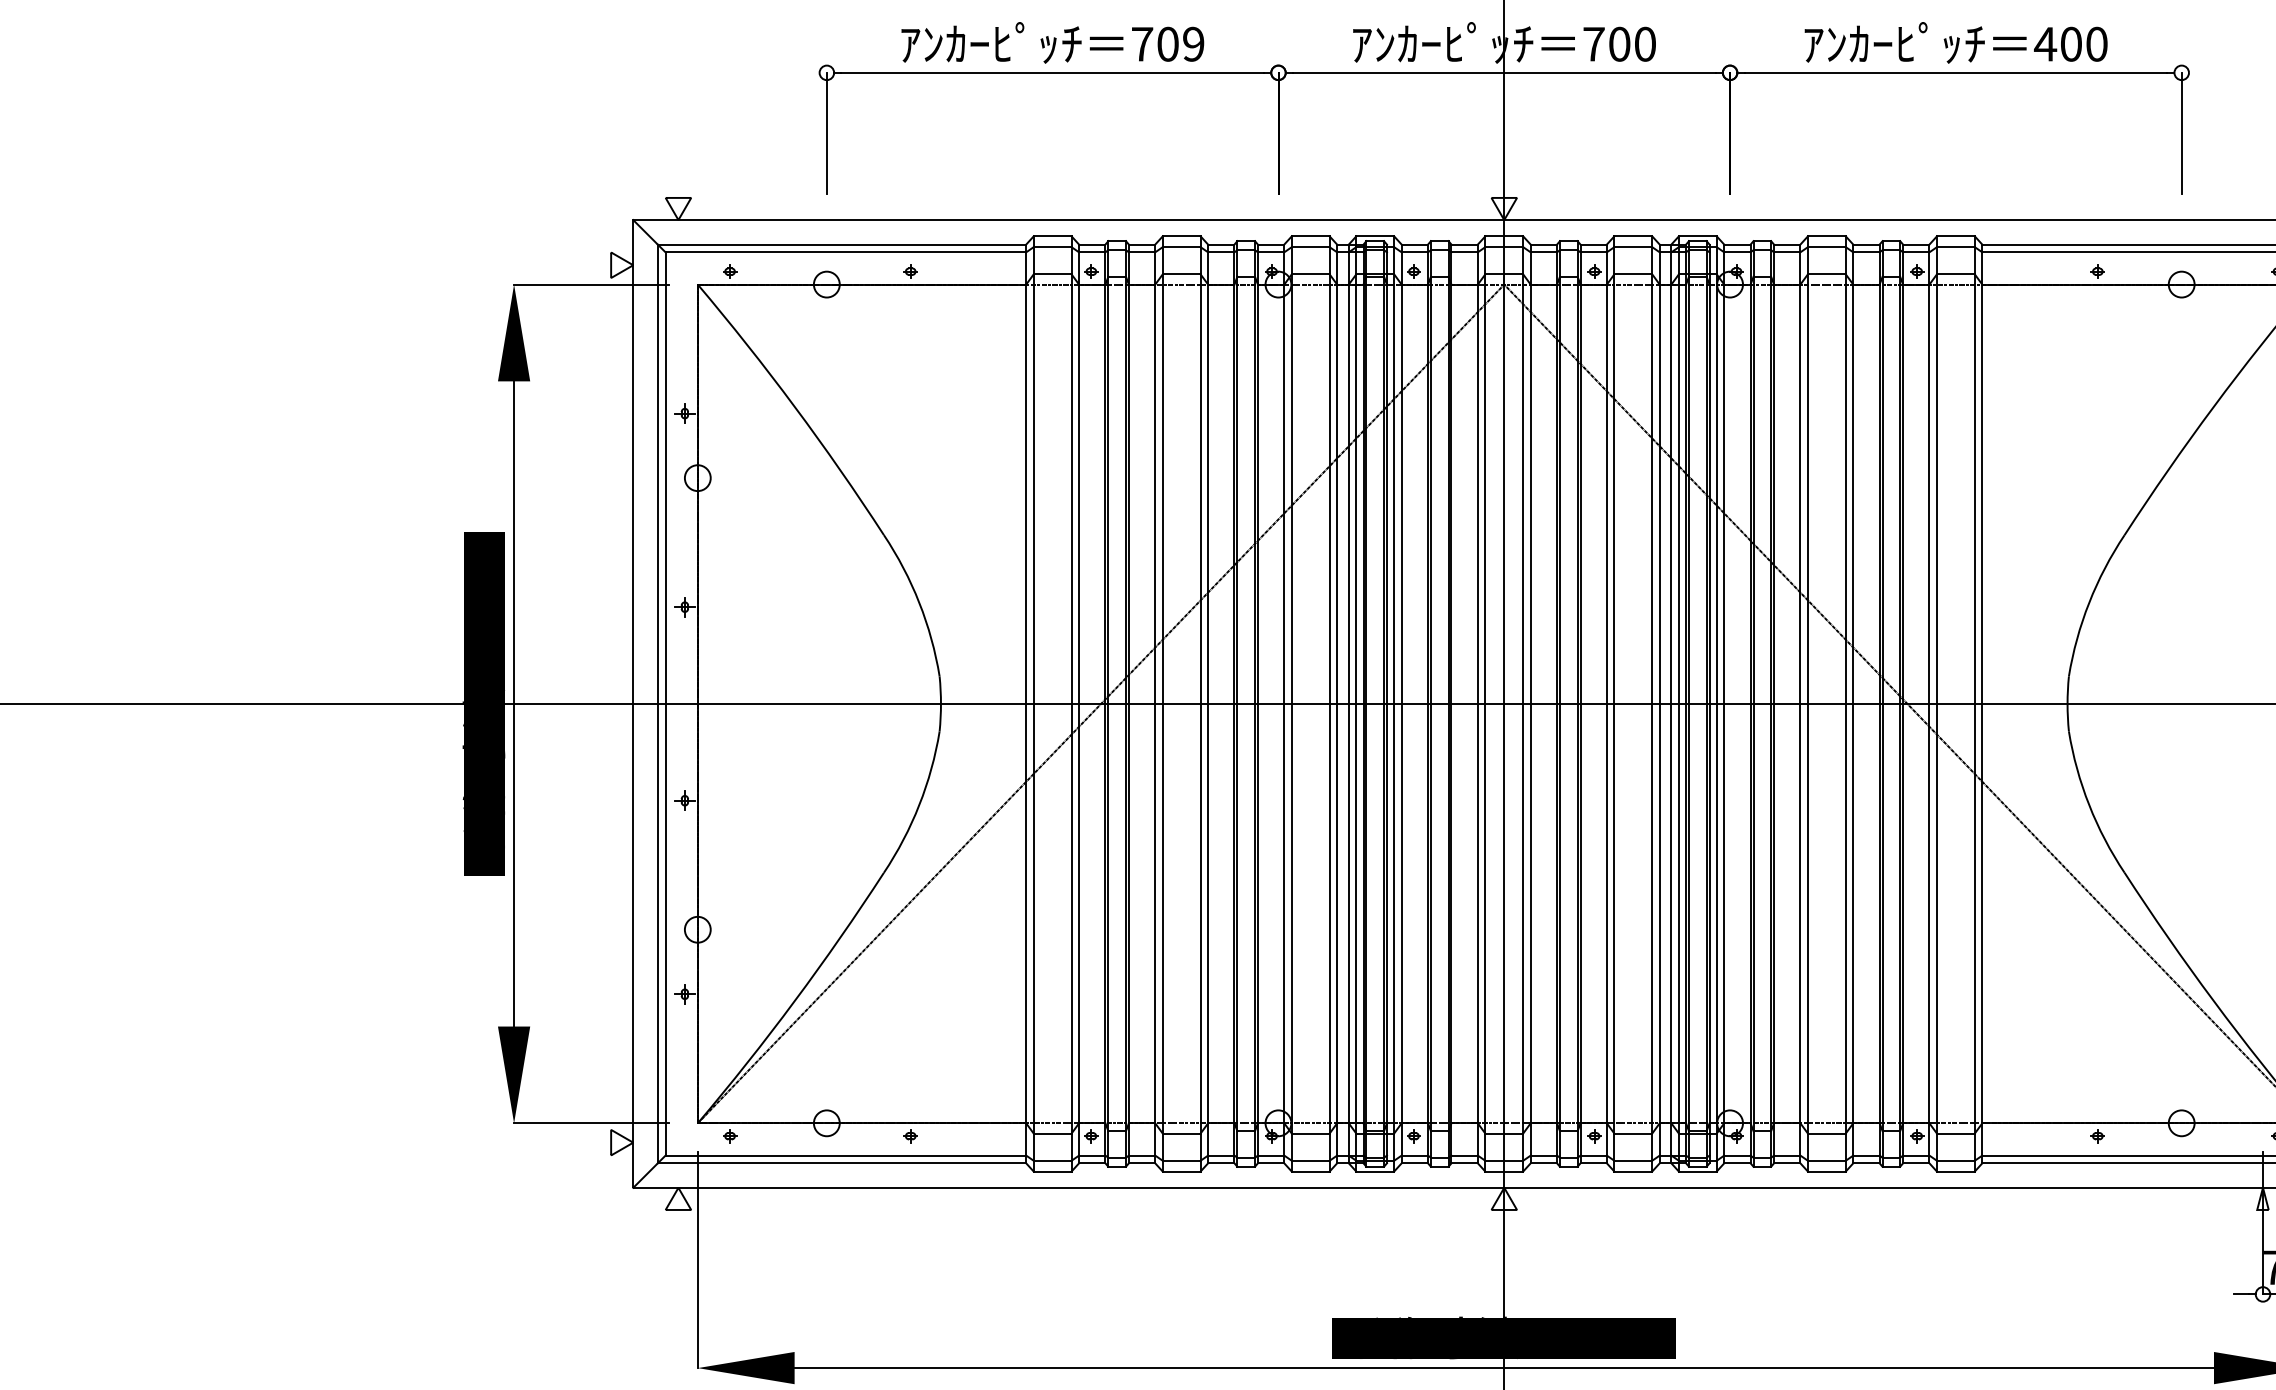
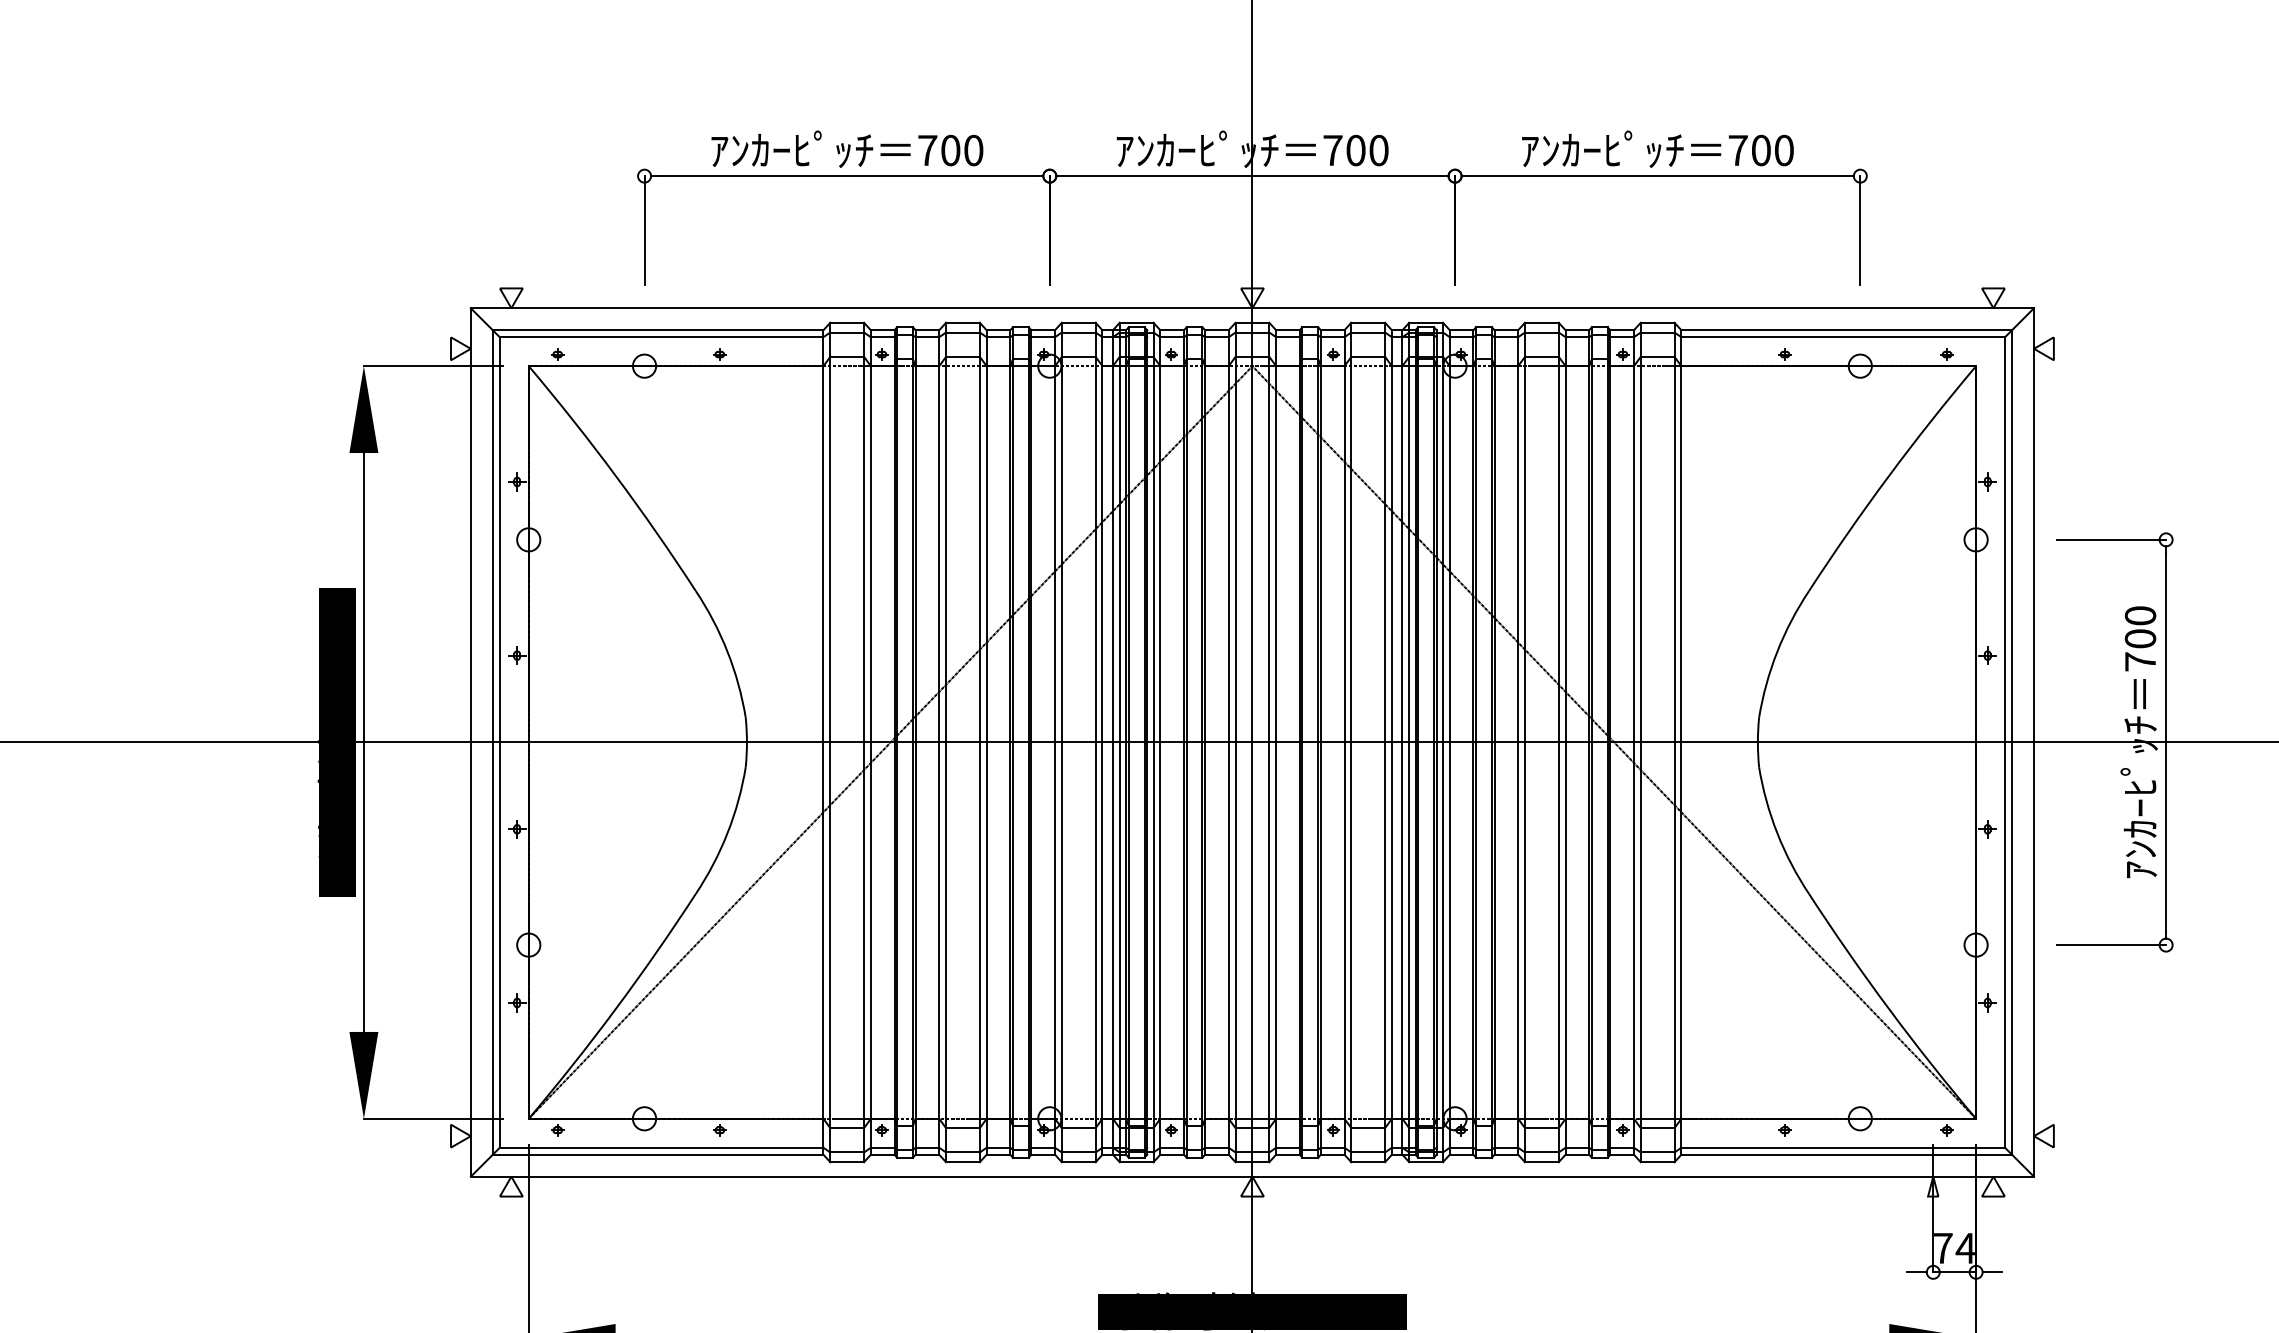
text: (1193, 44) -> (973, 150), 709 -> 700
text: (2044, 44) -> (1737, 150), 400 -> 700

